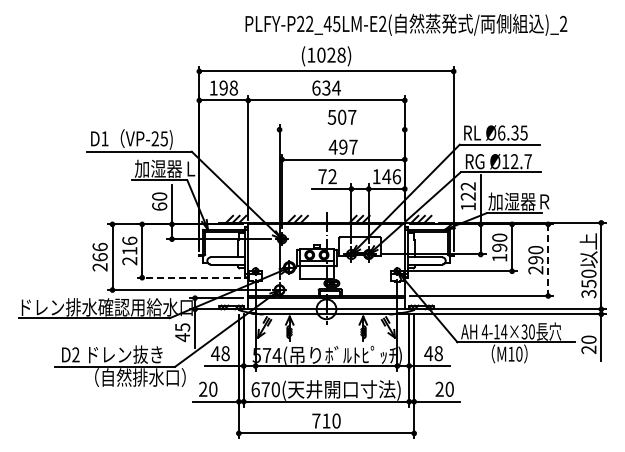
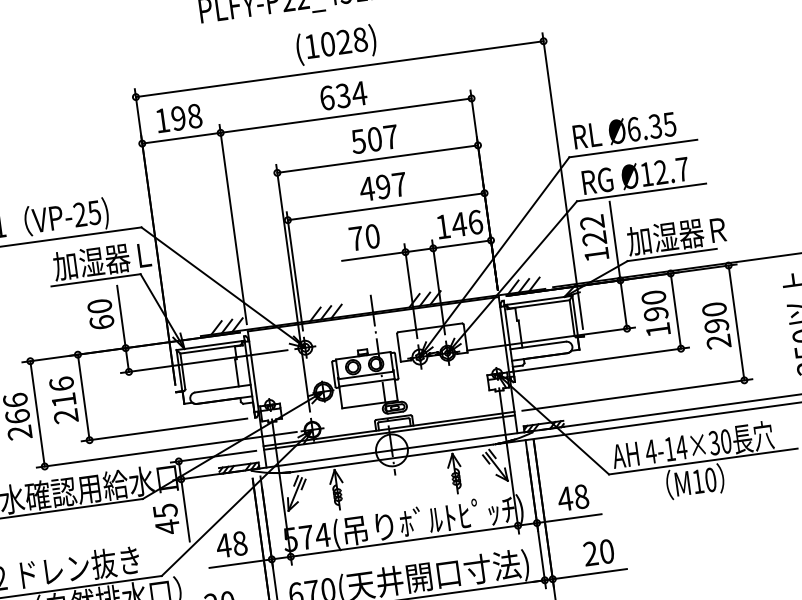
line: (341, 129) -> (376, 158), added
text: (332, 176) -> (372, 236), 72 -> 70
line: (548, 260) -> (737, 323), dashed -> solid
line: (188, 277) -> (163, 429), dashed -> solid

